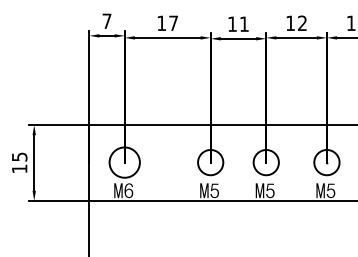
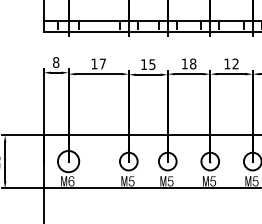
text: (107, 21) -> (56, 62), 7 -> 8
text: (302, 22) -> (193, 63), 12 -> 18
text: (244, 24) -> (152, 64), 11 -> 15

